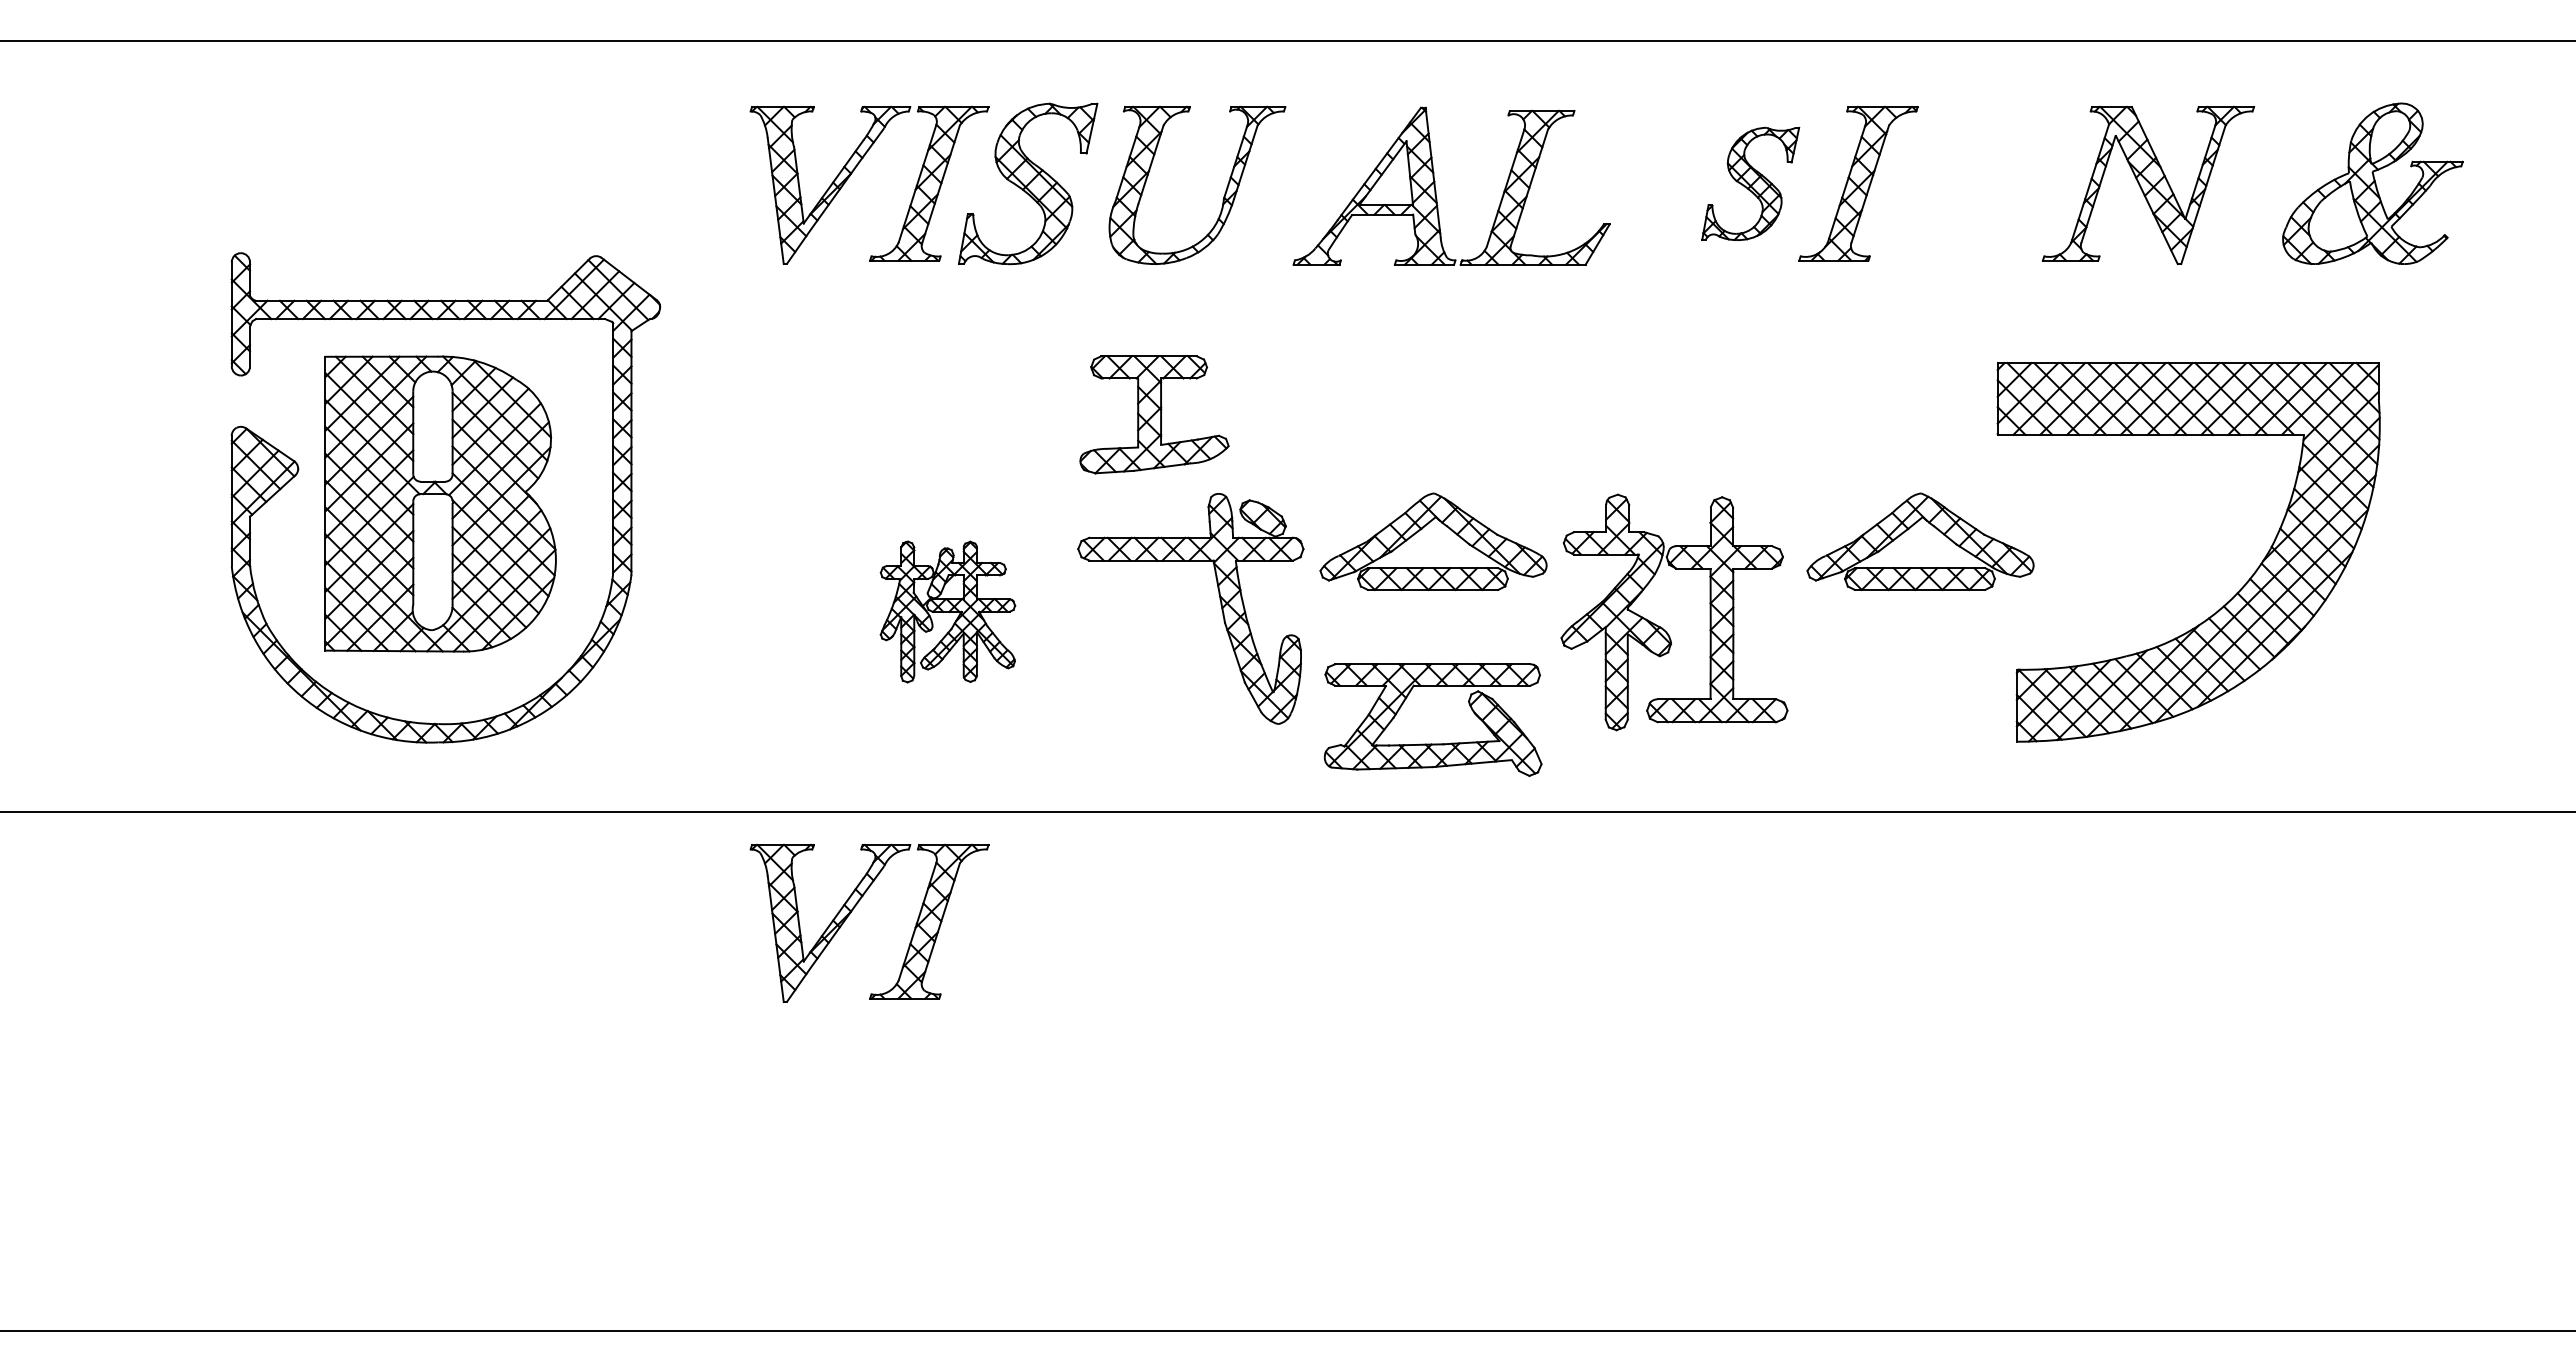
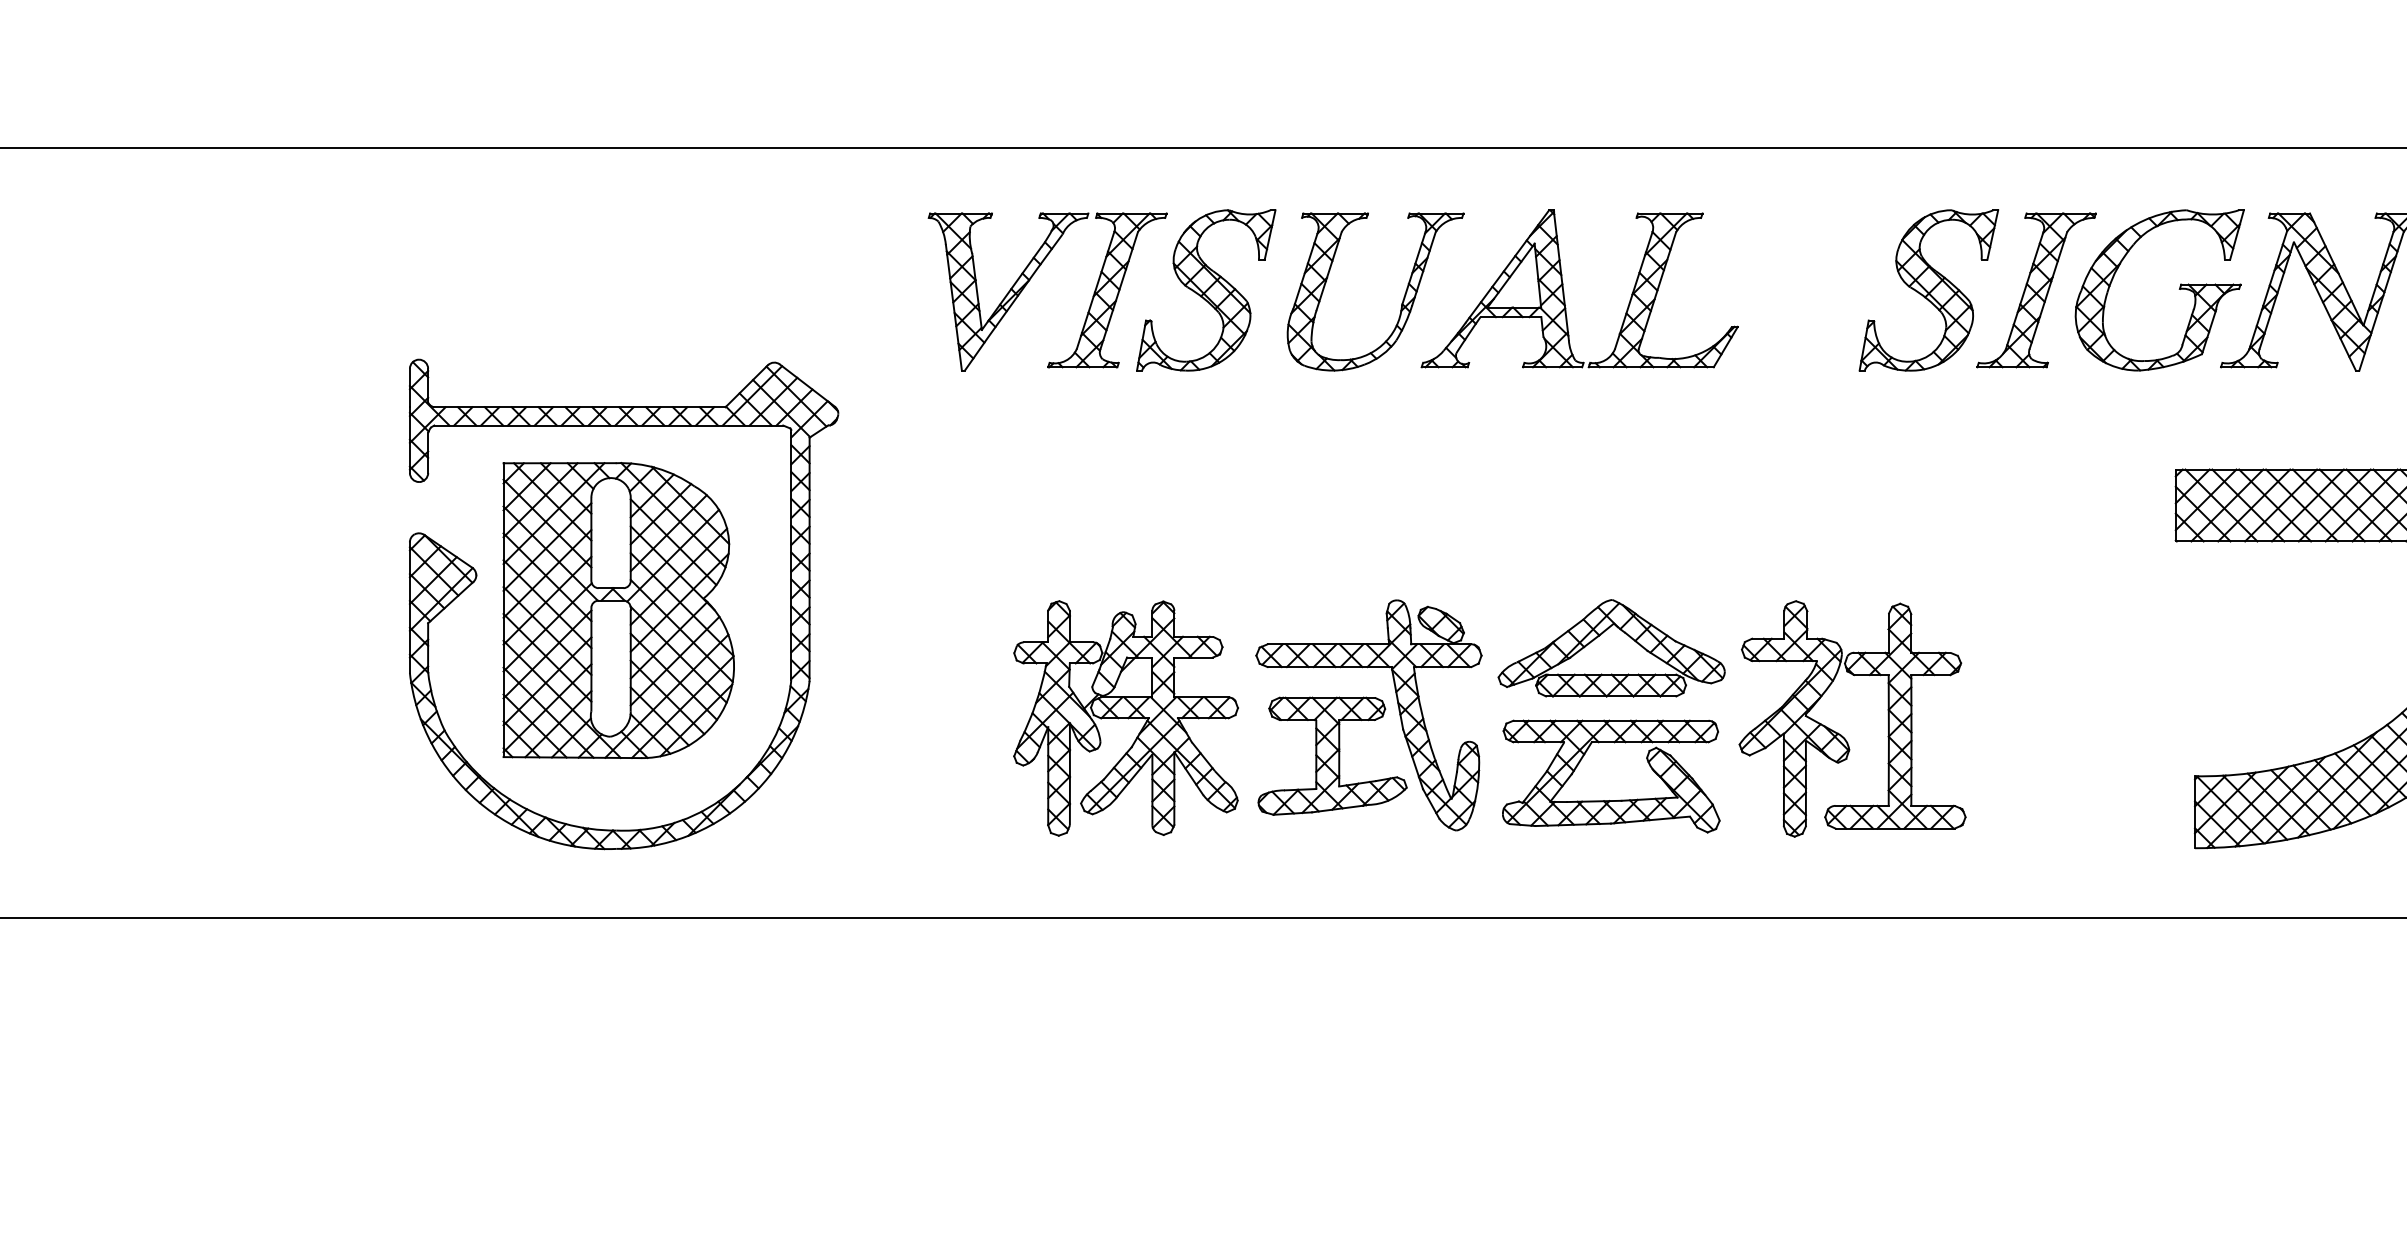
part: (2000, 182) -> (2178, 289), added
part: (1750, 183) -> (1928, 290), size x1.43
part: (1436, 190) -> (1564, 293), moved
part: (1154, 414) -> (1332, 756), moved
part: (1920, 541) -> (2098, 648), removed
part: (947, 611) -> (1125, 718), size x1.67
part: (1432, 743) -> (1610, 800), moved
part: (853, 910) -> (1031, 1017), removed

